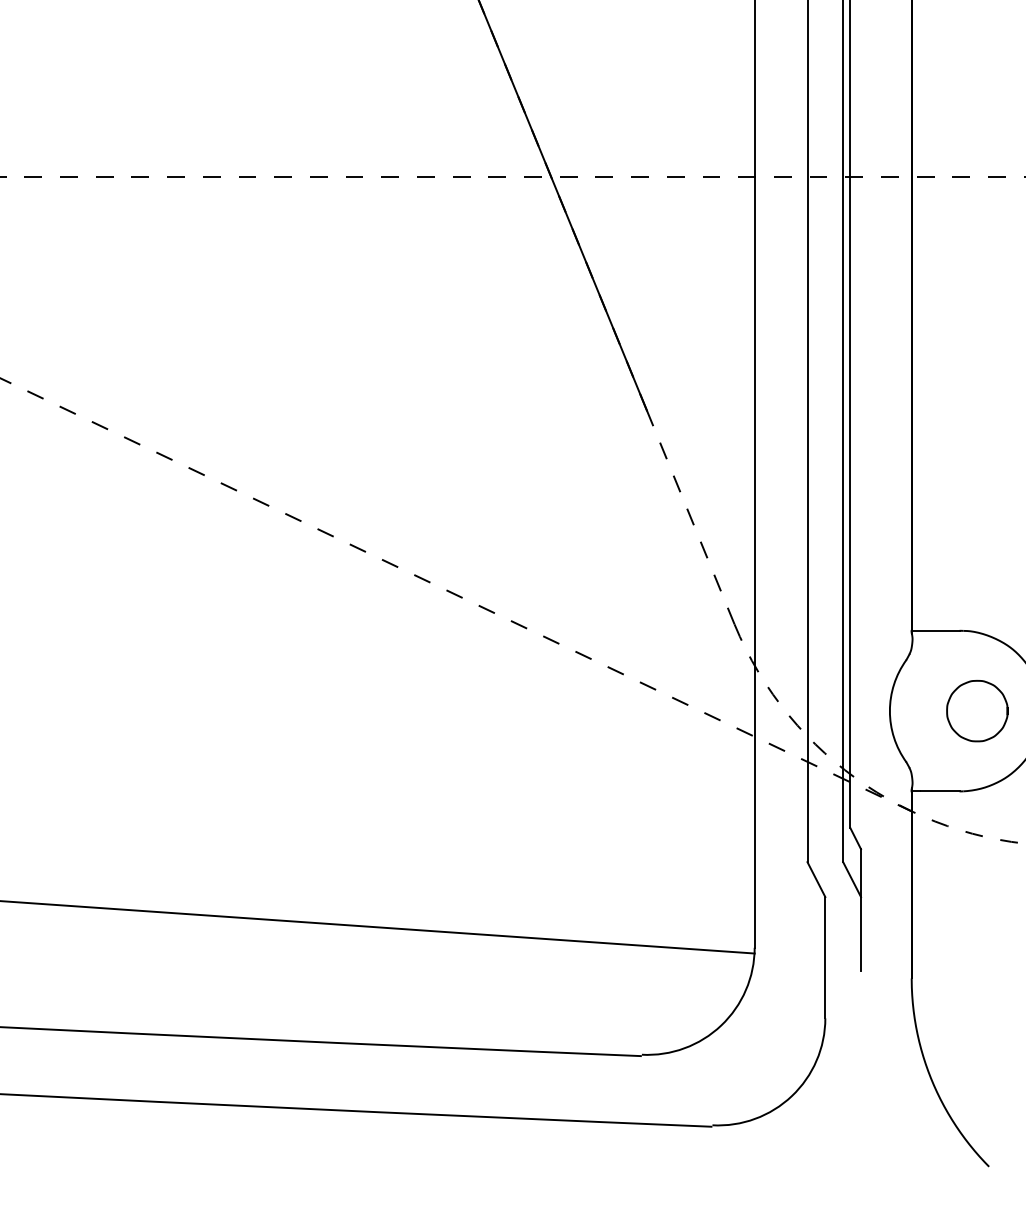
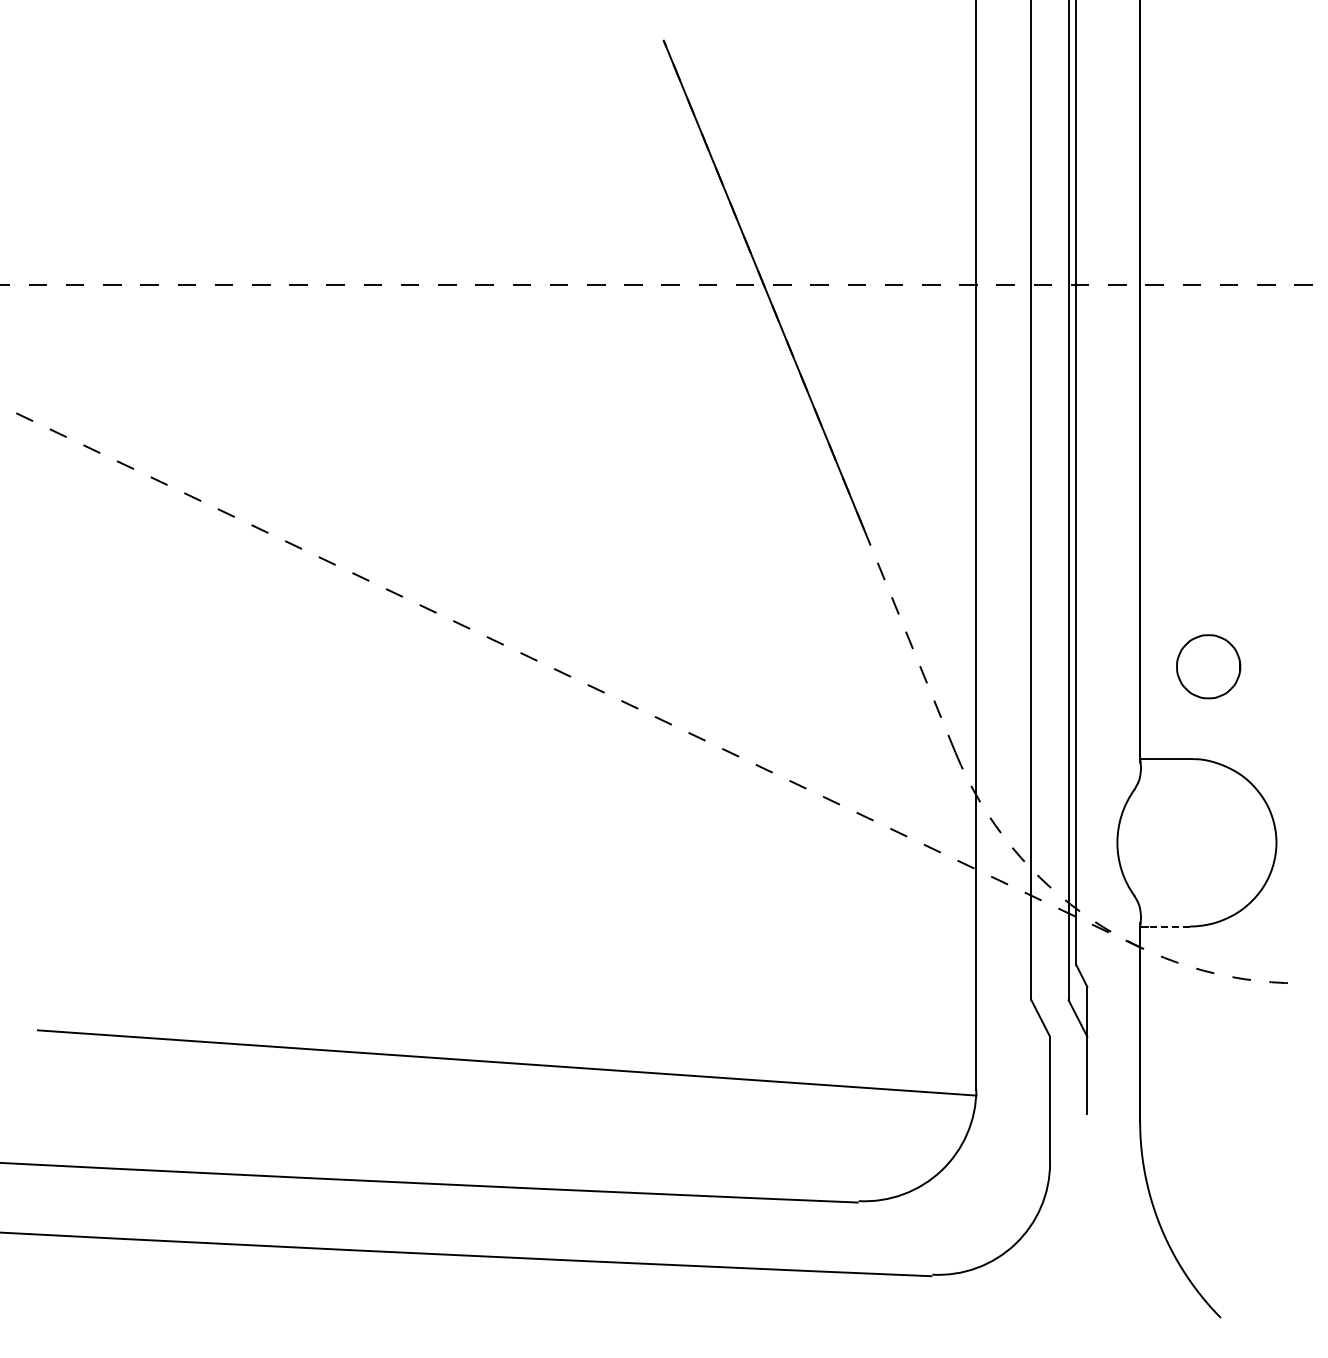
curve: (964, 684) -> (1195, 639), moved
line: (940, 791) -> (1170, 926), solid -> dashed

